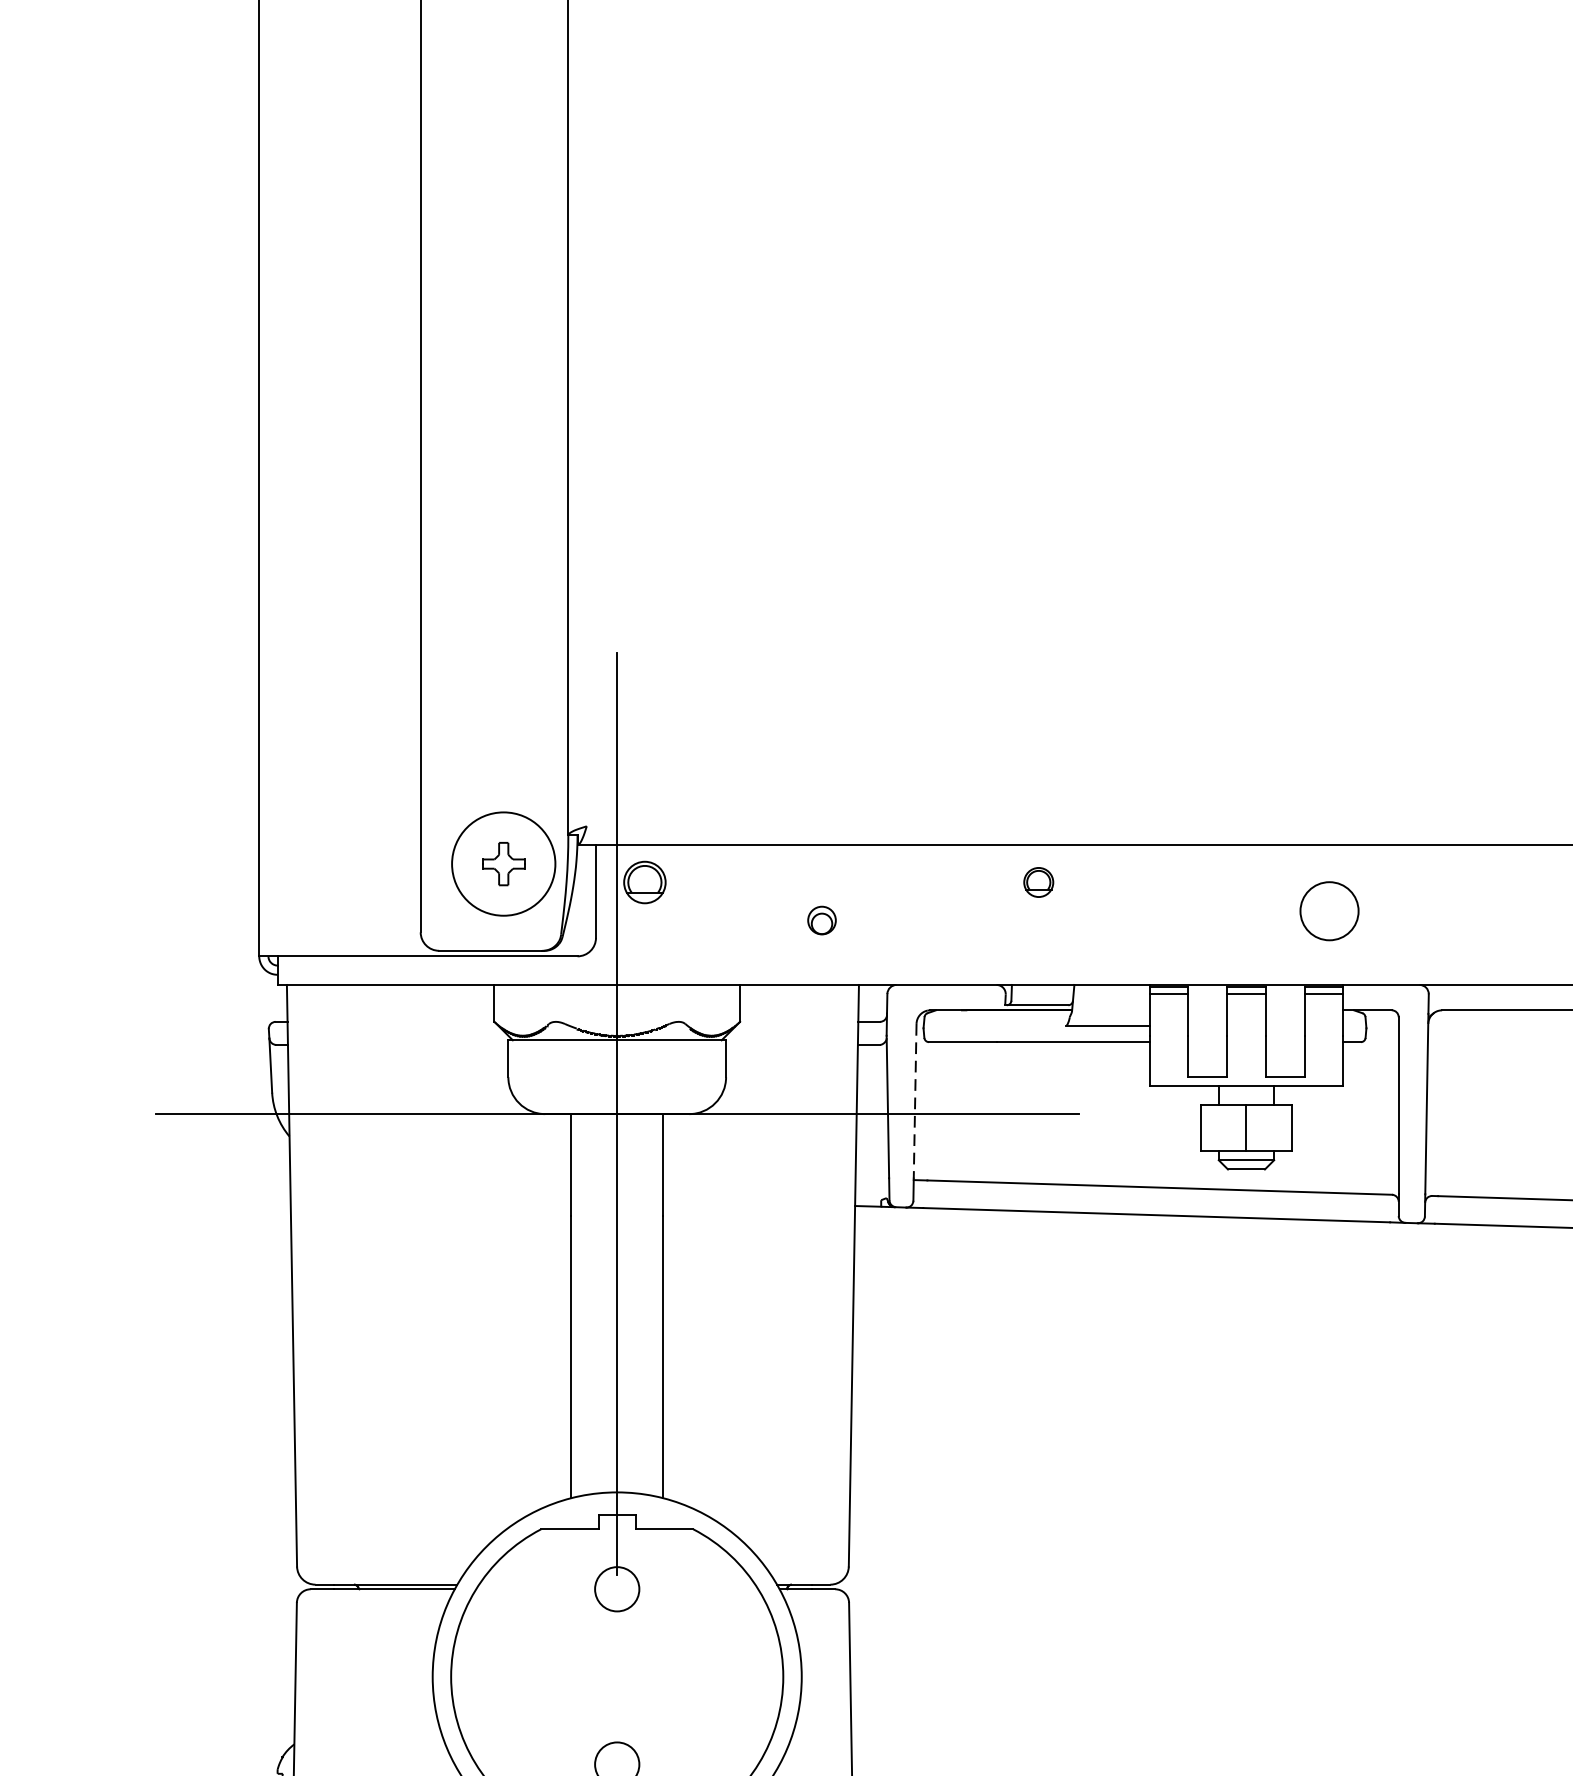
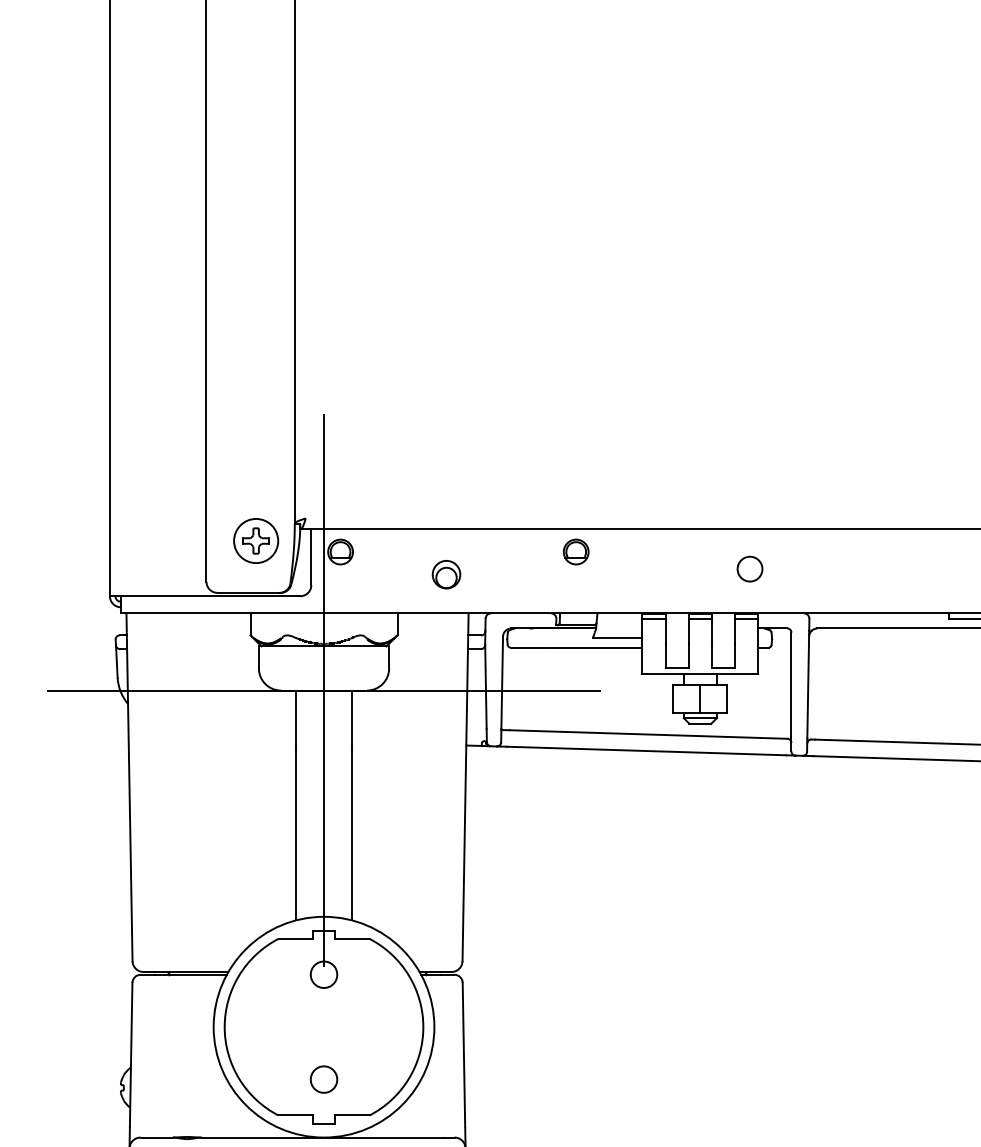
circle: (504, 863) -> (256, 540), size x0.71
part: (1037, 881) -> (575, 551), size x1.43
circle: (1328, 910) -> (749, 568), size x0.71
part: (821, 920) -> (446, 574), size x1.67
line: (915, 1102) -> (502, 683), dashed -> solid

